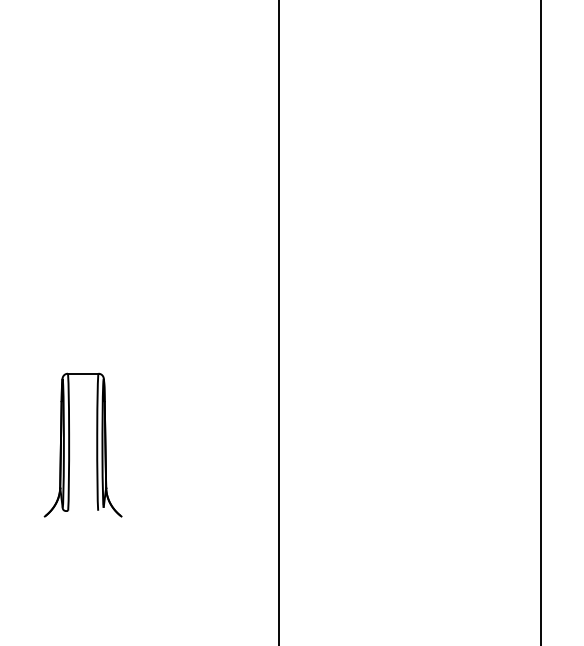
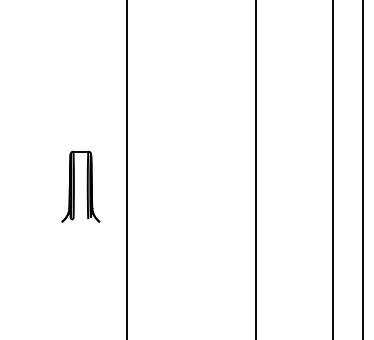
part: (82, 444) -> (80, 186), moved

